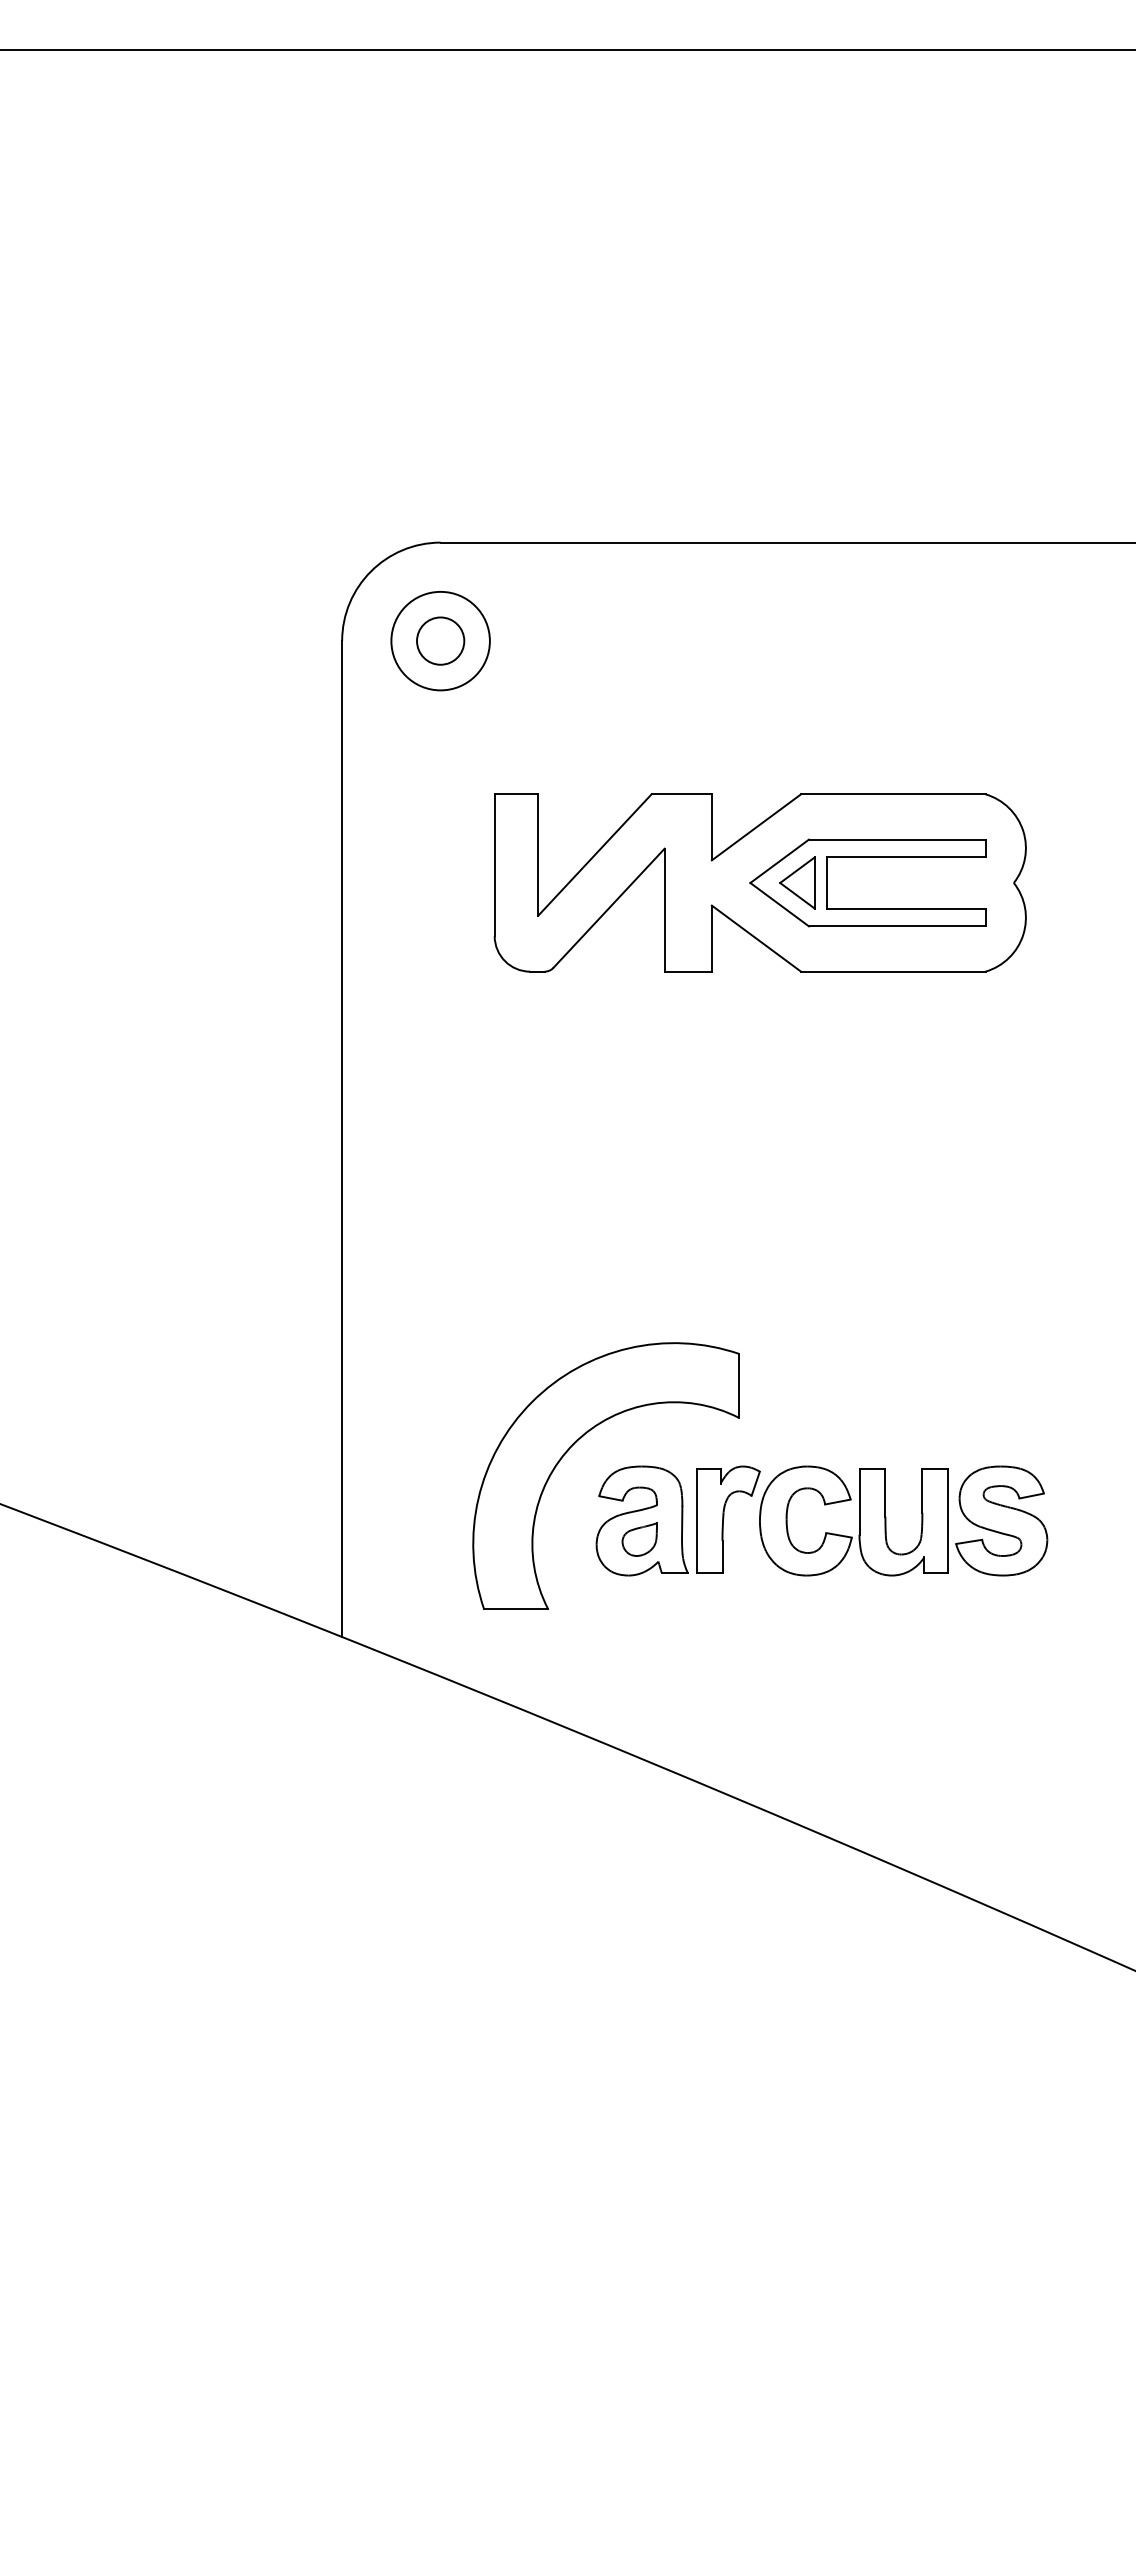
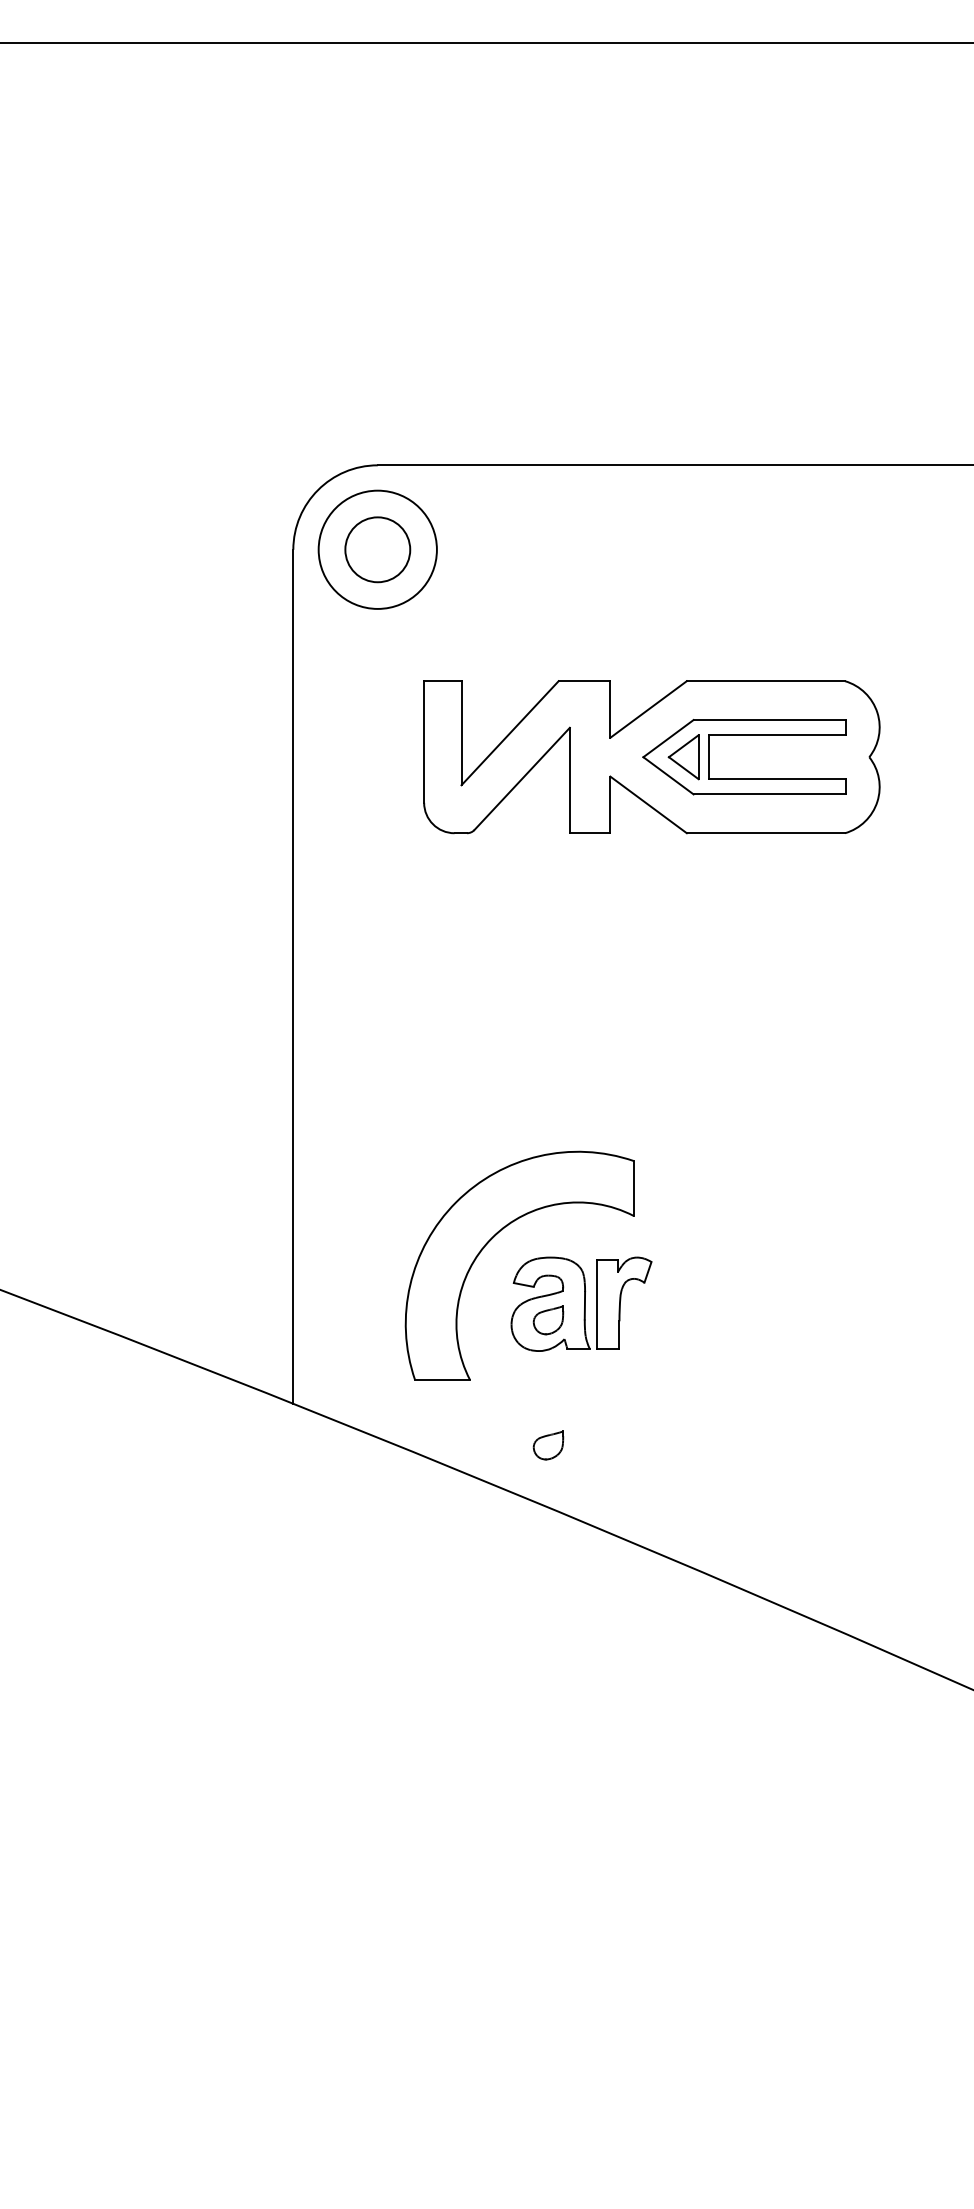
circle: (440, 640) -> (377, 549), size x1.4
circle: (440, 640) -> (377, 549), size x1.6
part: (886, 1520) -> (760, 1303), removed
part: (639, 1685) -> (548, 1445), added

